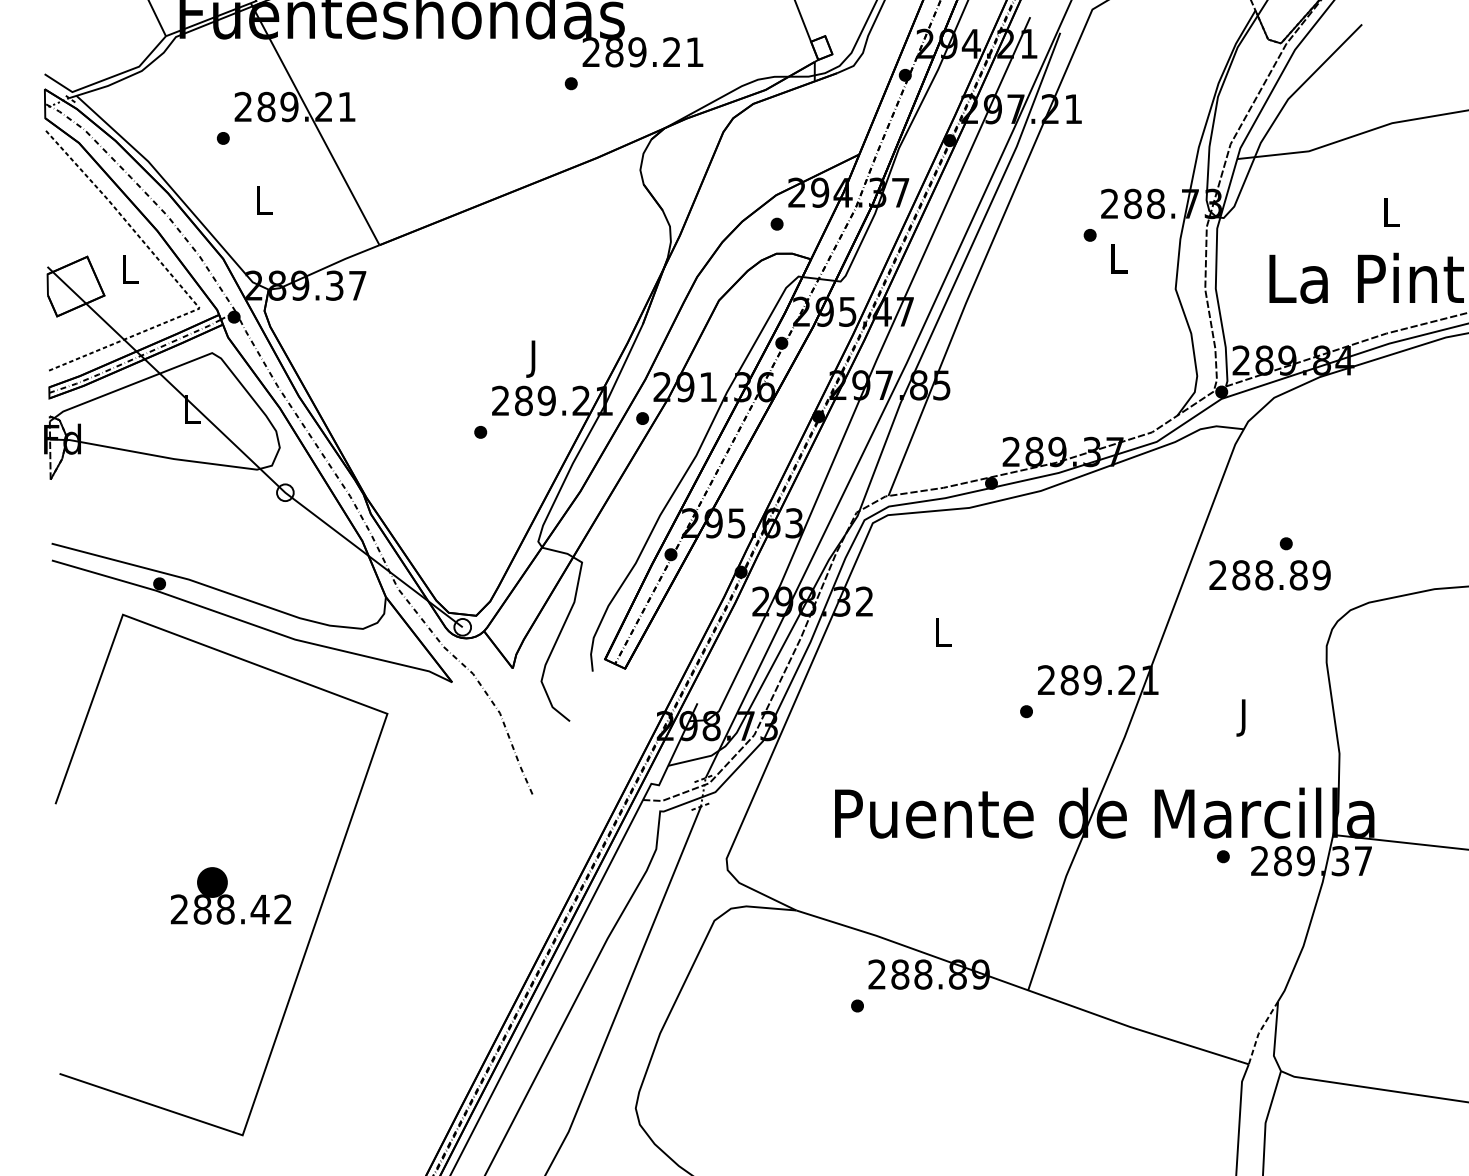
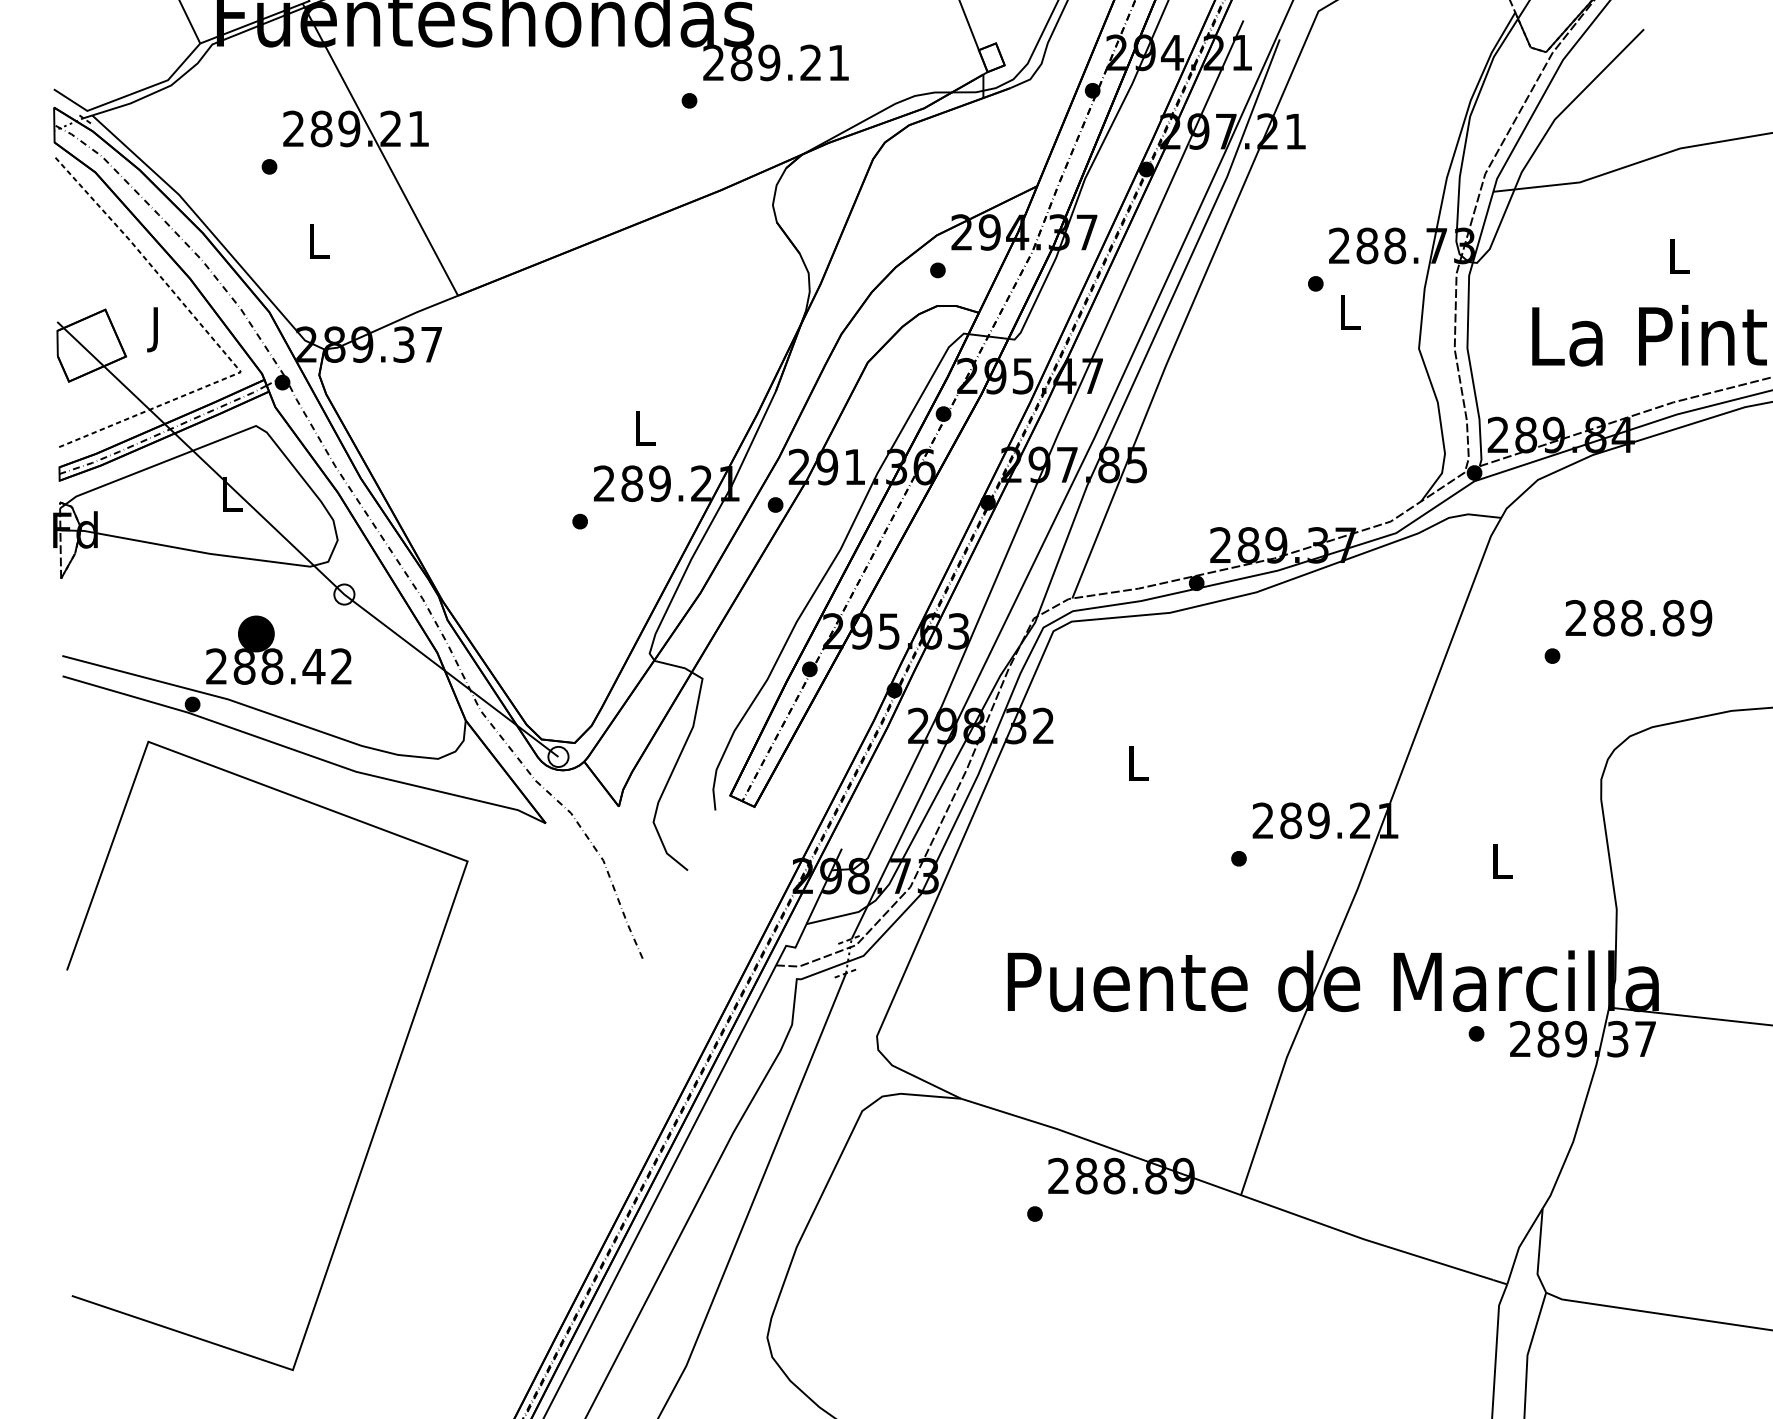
text: (130, 273) -> (157, 329), L -> J
text: (534, 358) -> (645, 432), J -> L
text: (1269, 575) -> (1638, 618), moved
text: (1244, 718) -> (1502, 866), J -> L
part: (230, 895) -> (278, 649), moved
line: (1259, 1032) -> (1520, 1245), dashed -> solid

